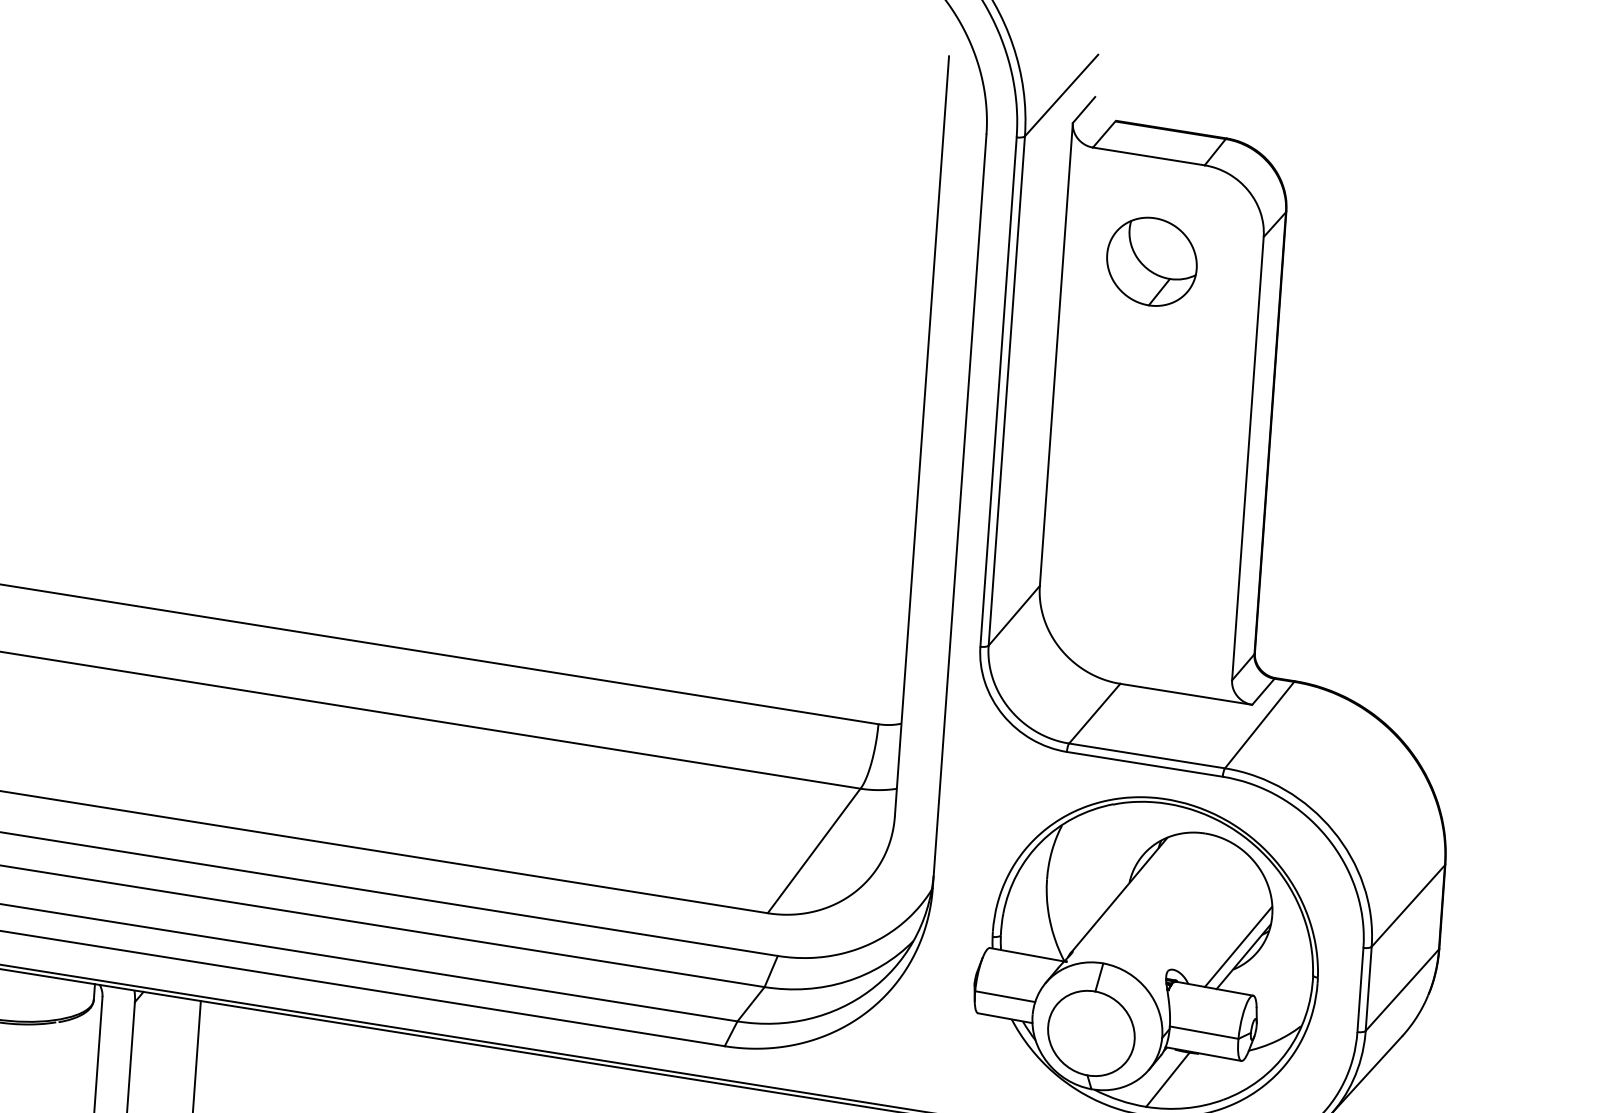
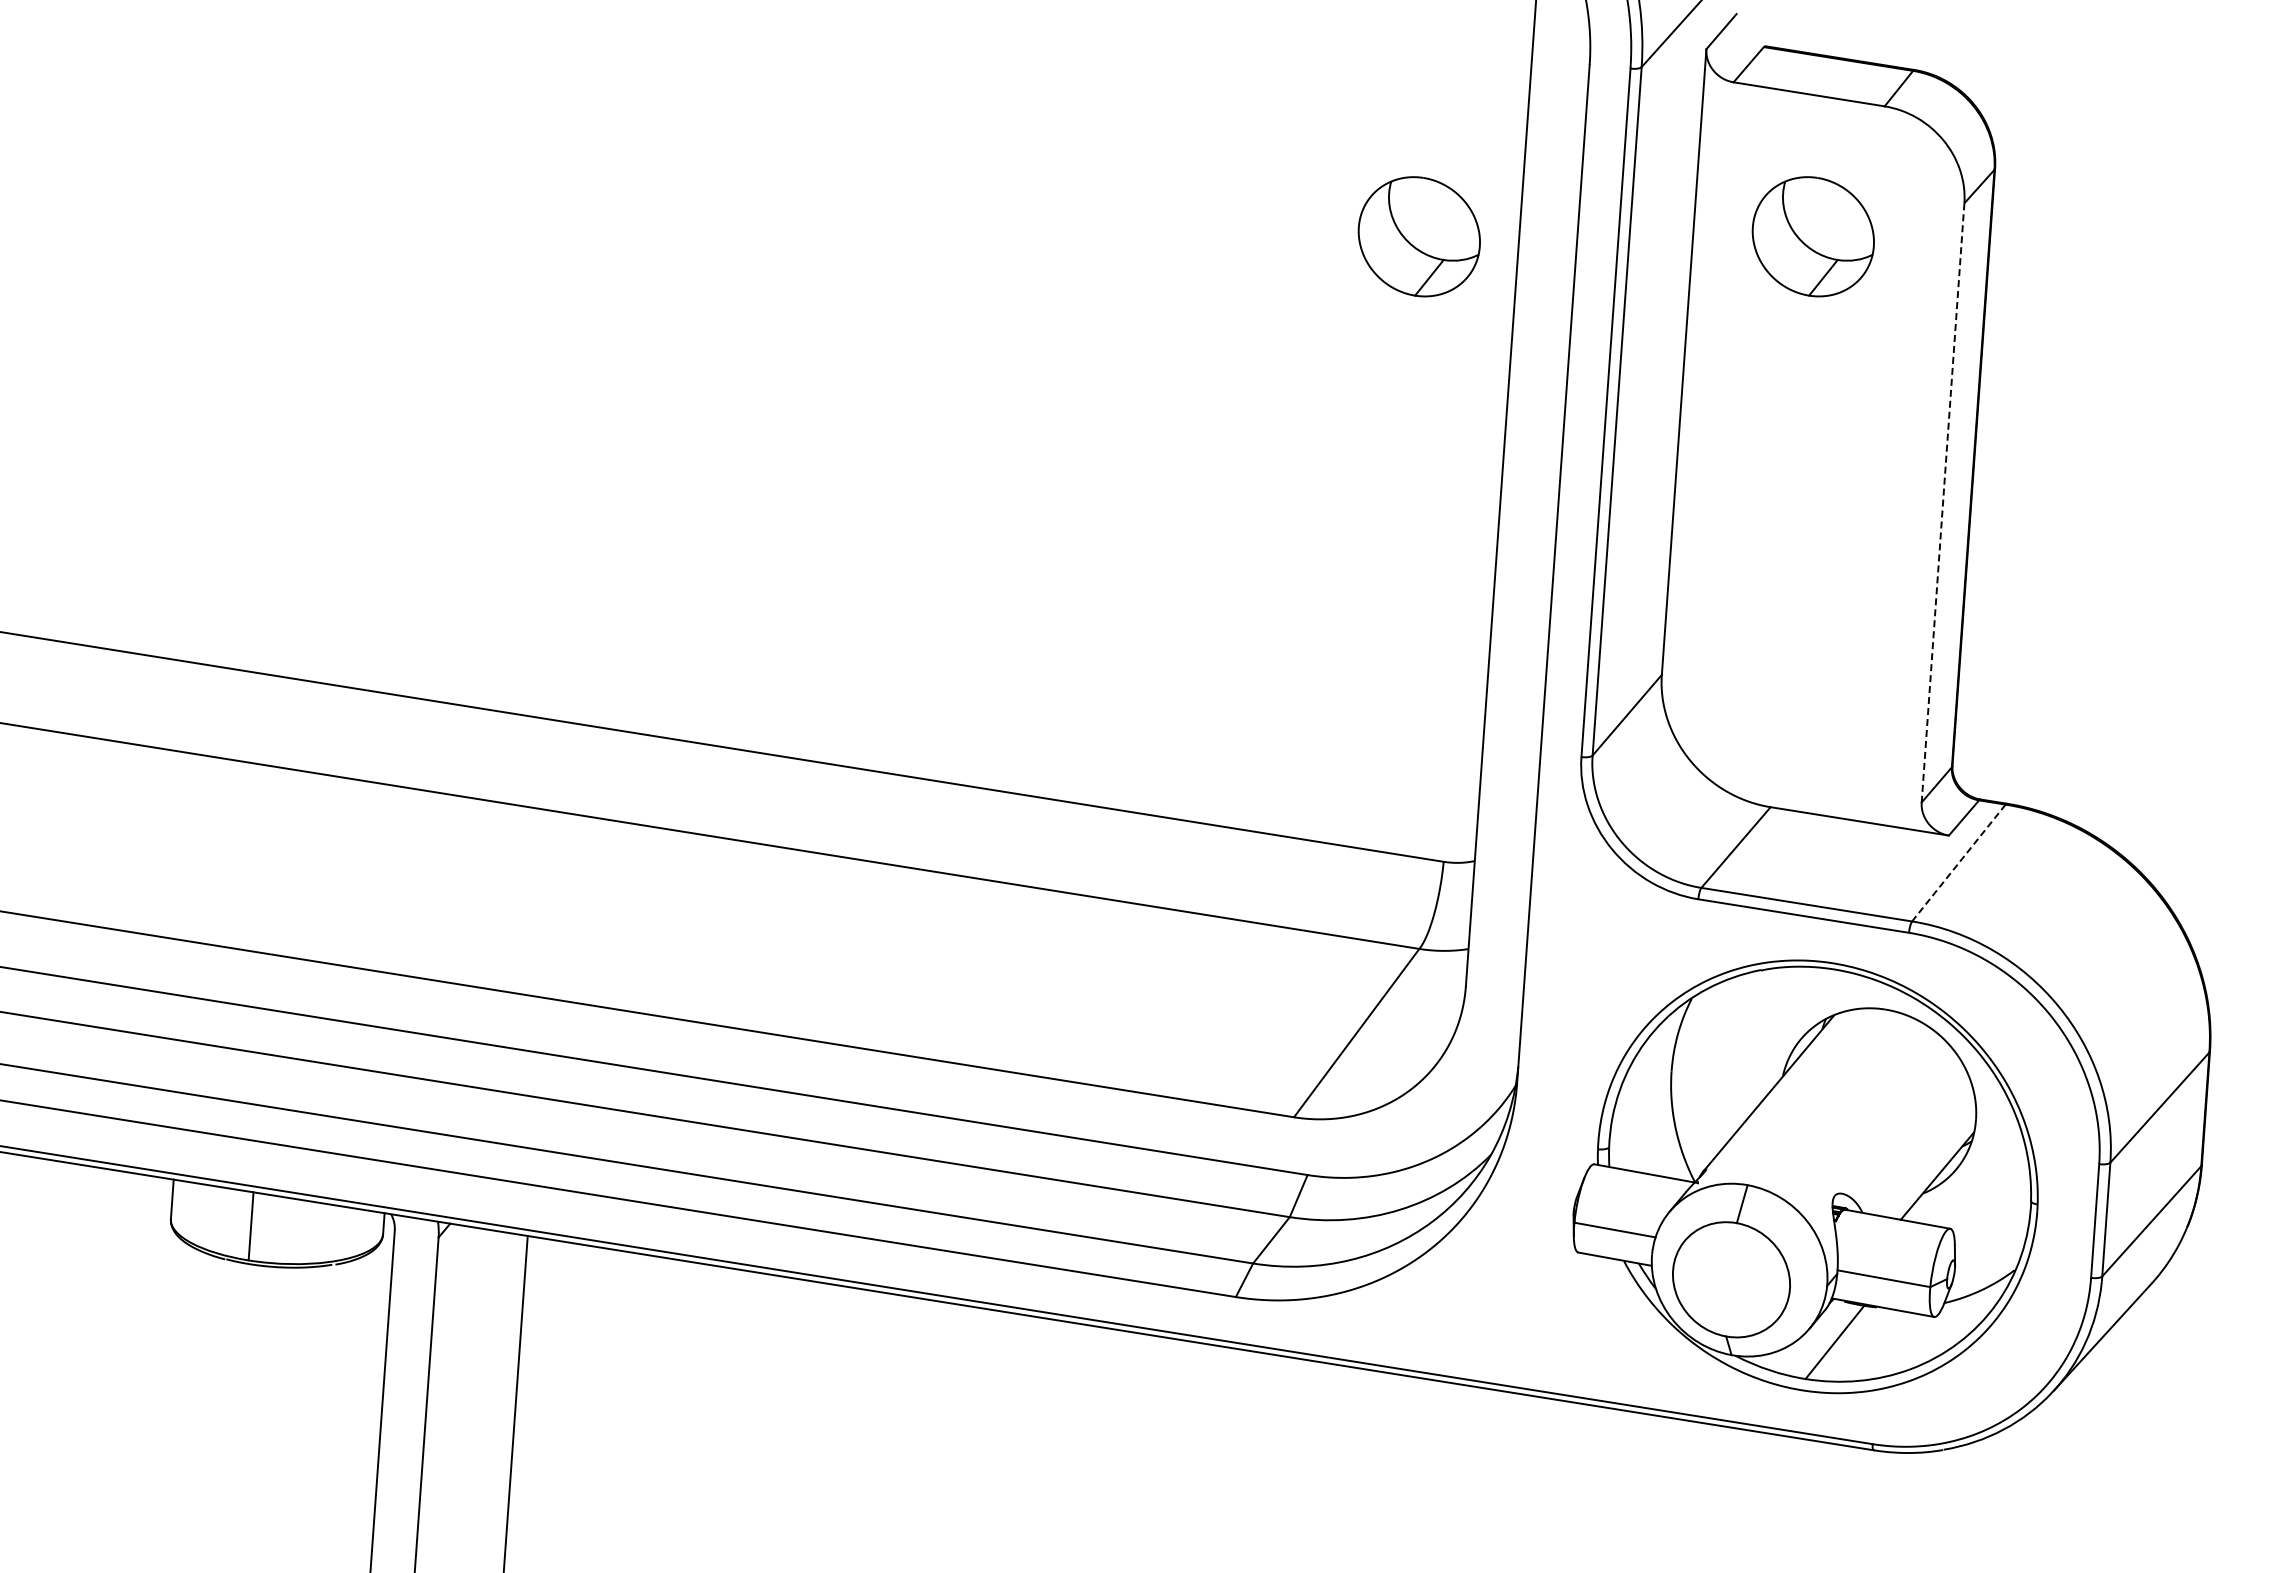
part: (859, 261) -> (1418, 236), added
line: (1248, 459) -> (1943, 503), solid -> dashed
line: (1259, 725) -> (1958, 863), solid -> dashed
line: (1238, 946) -> (1930, 1162), removed

